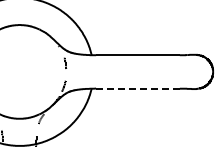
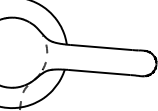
line: (137, 88) -> (99, 72), dashed -> solid

